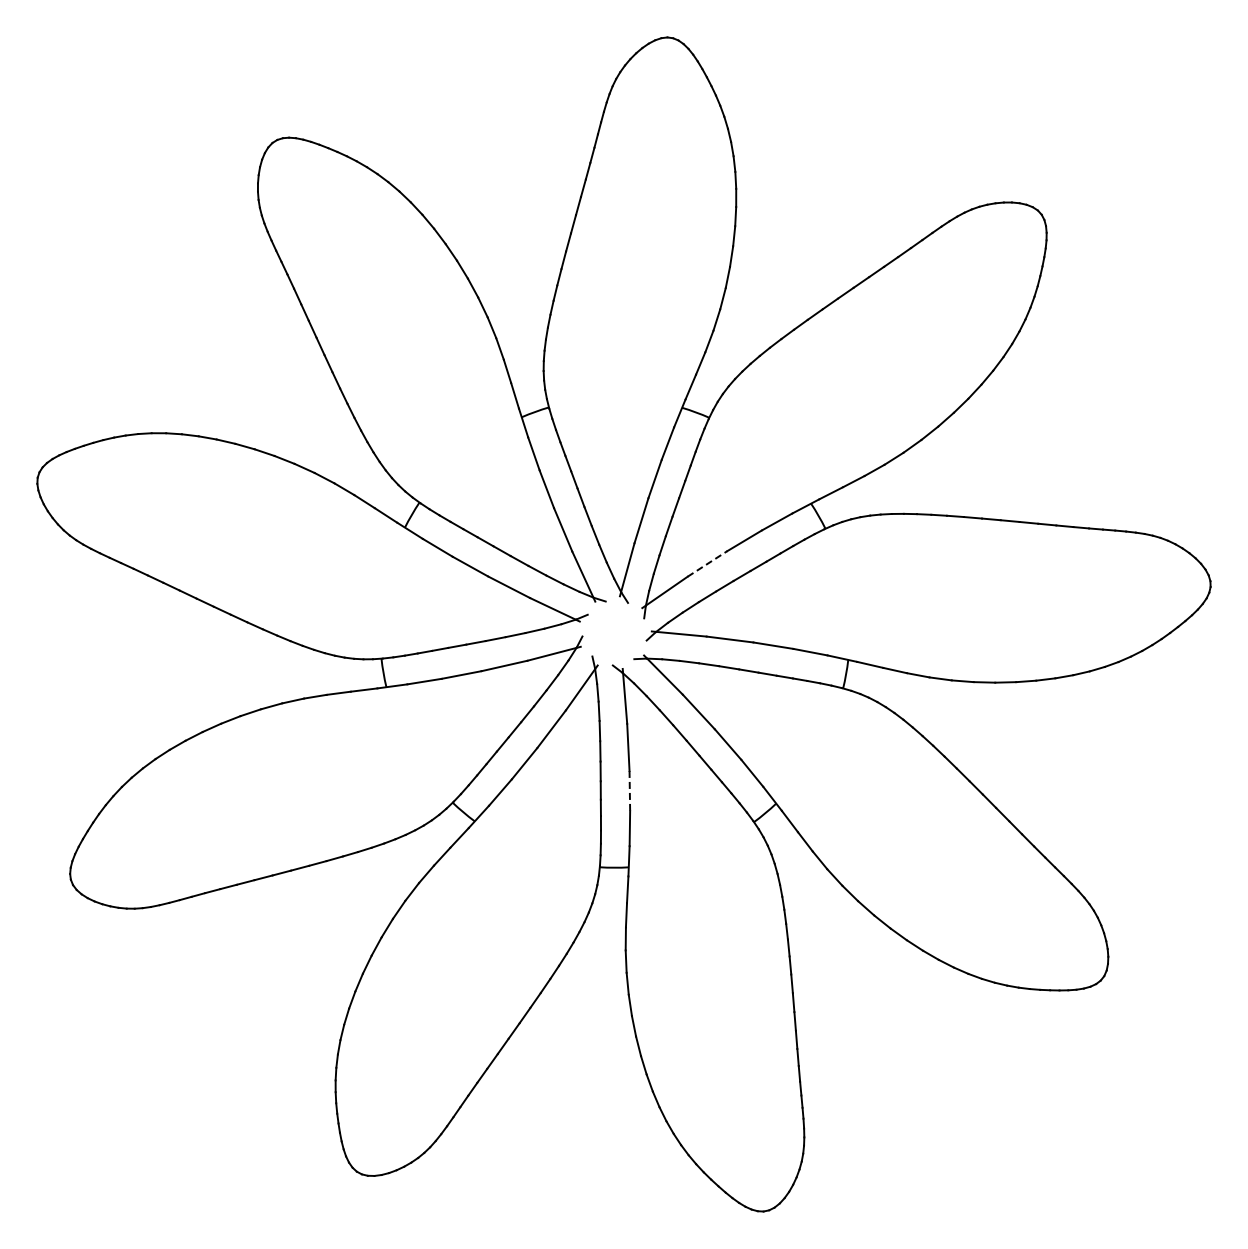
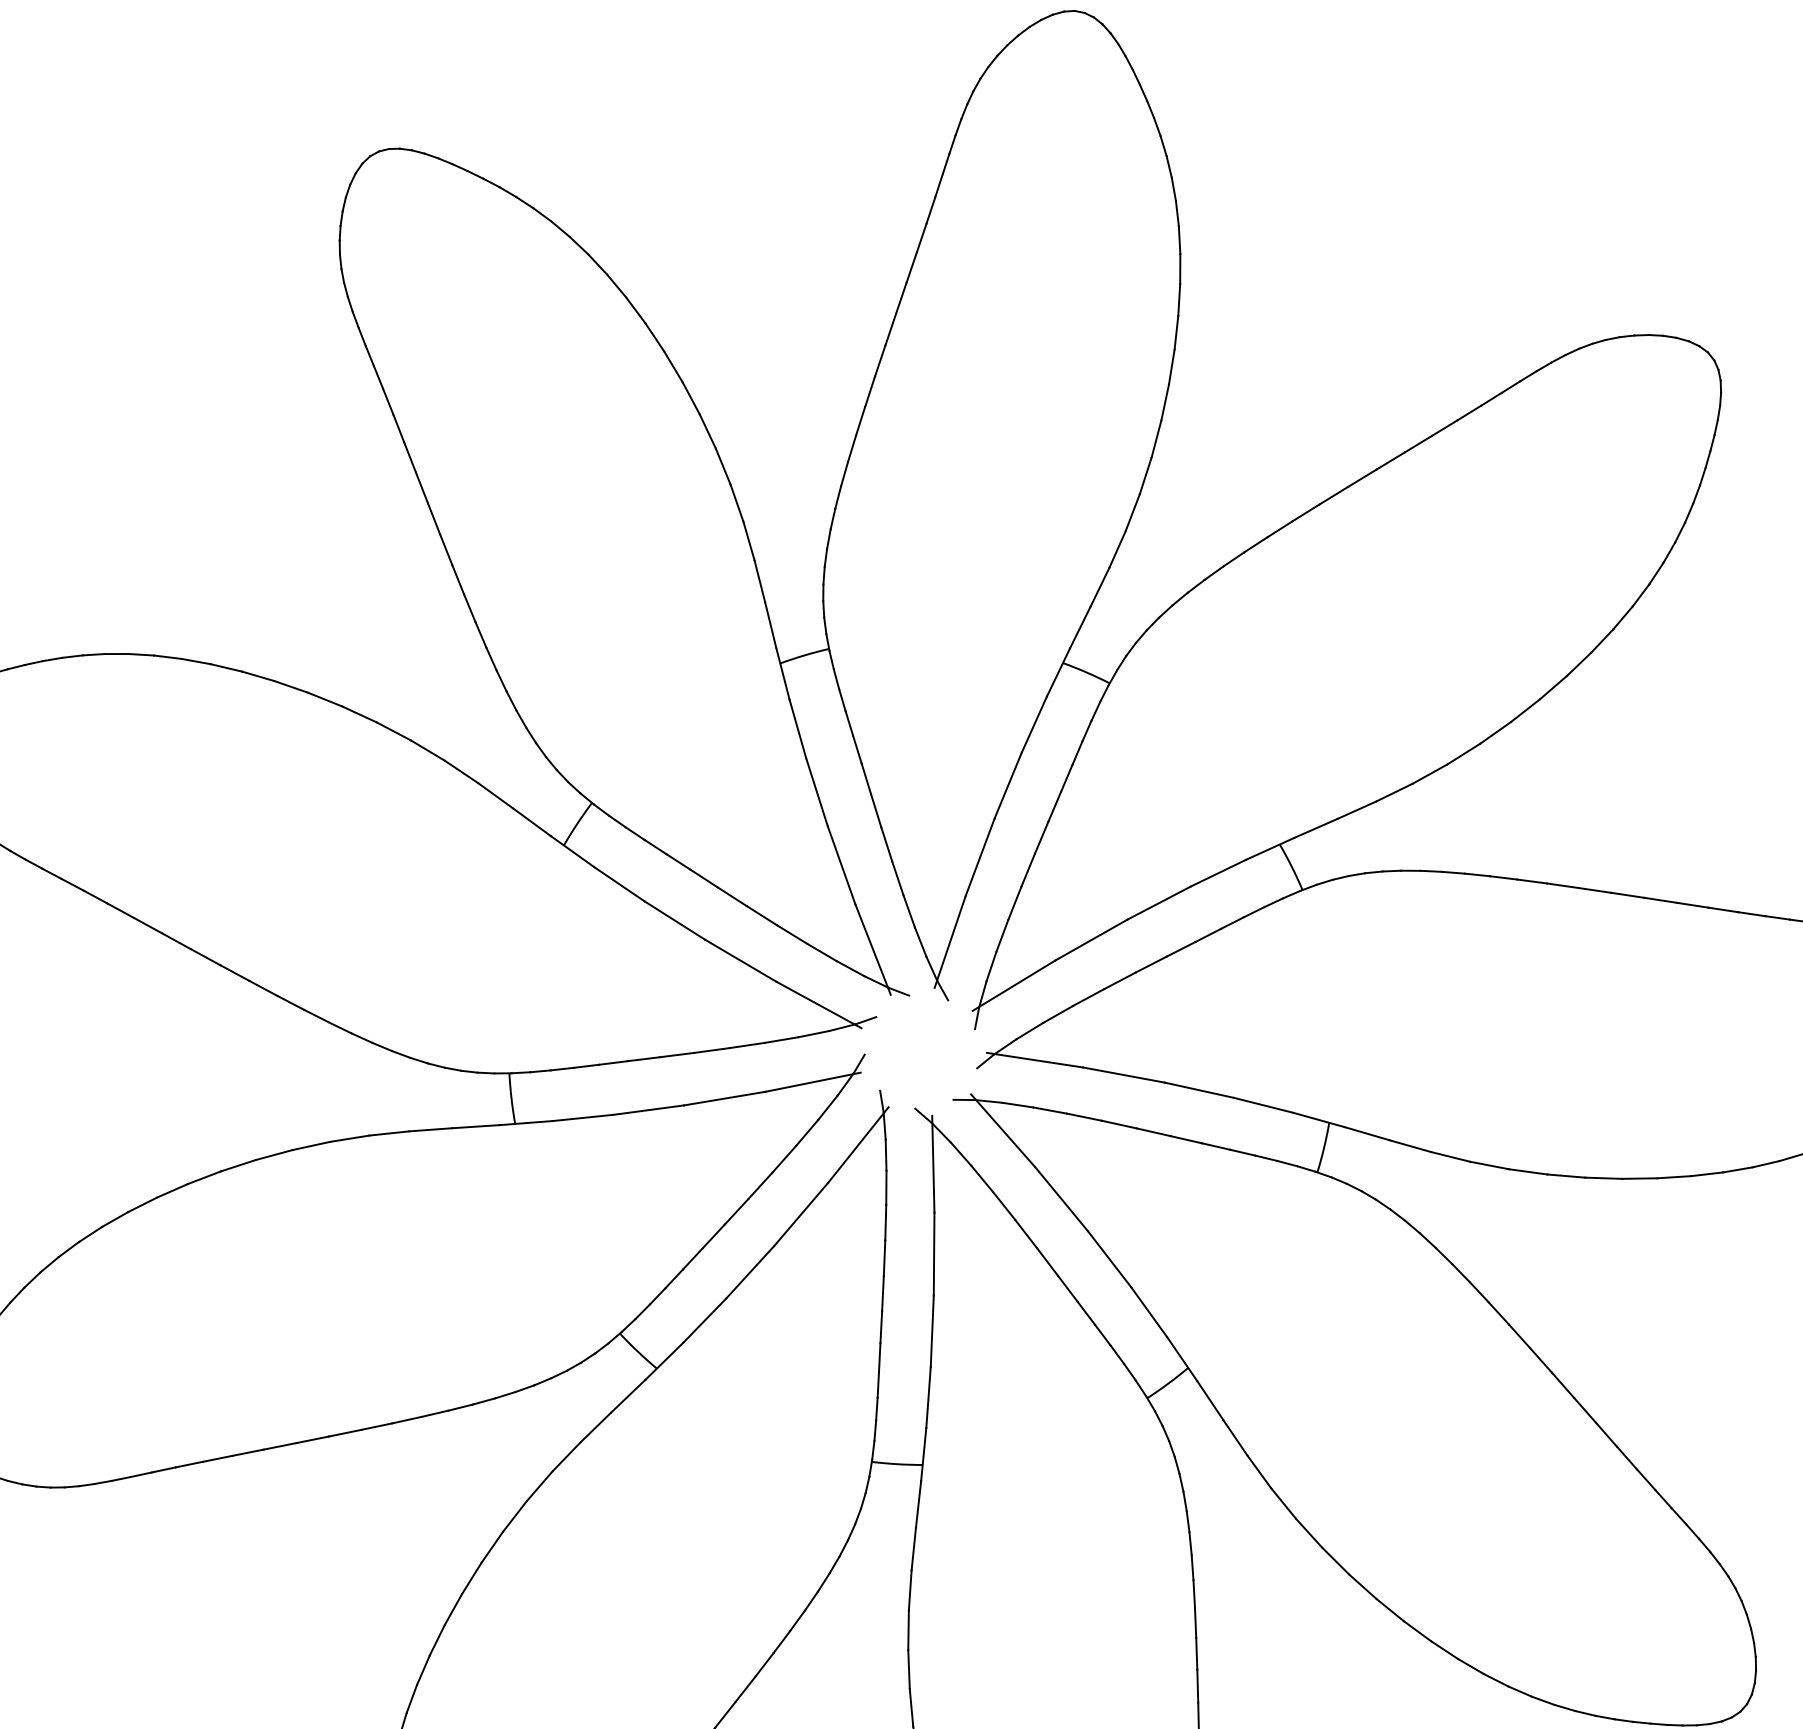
line: (707, 563) -> (1091, 939), dashed -> solid
line: (629, 791) -> (931, 1331), dashed -> solid

